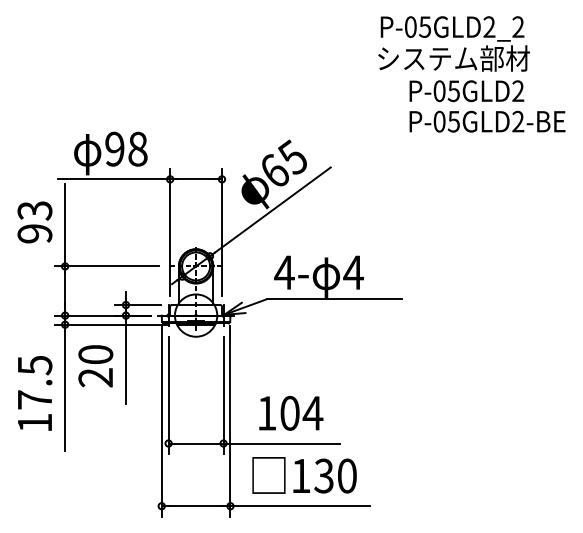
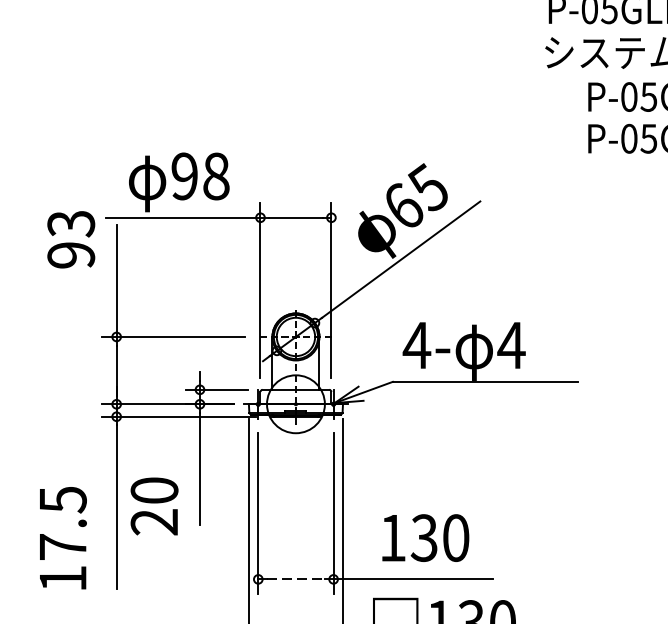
text: (34, 222) -> (70, 239), moved
text: (95, 366) -> (154, 506), moved
text: (35, 393) -> (63, 538), moved
text: (301, 412) -> (440, 536), 104 -> 130
line: (196, 443) -> (296, 579), solid -> dashed

